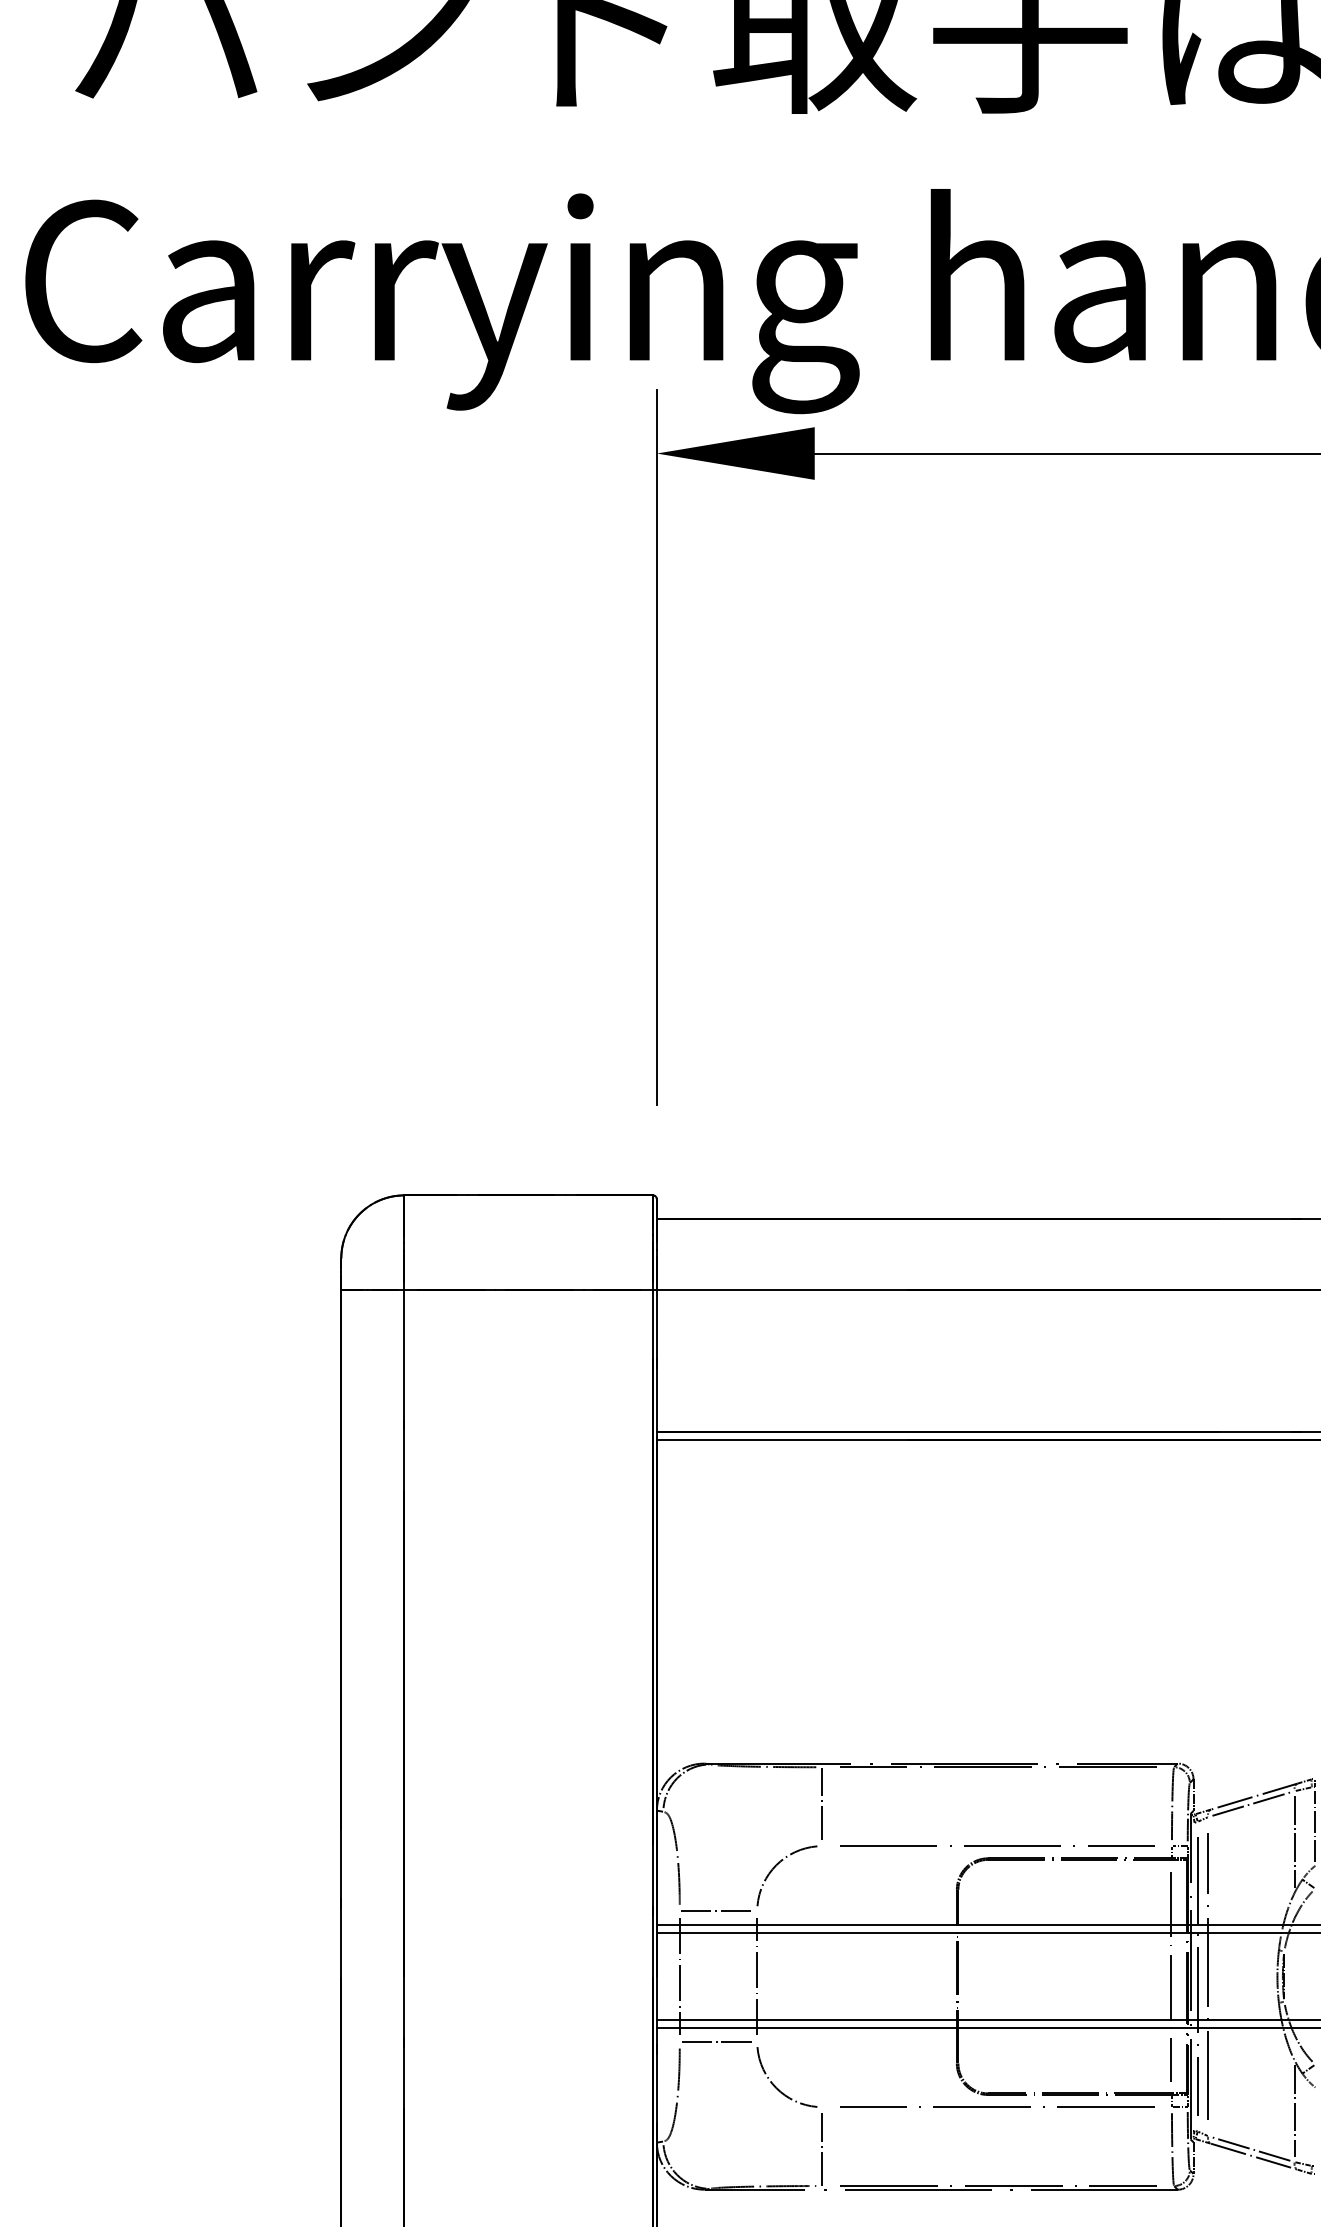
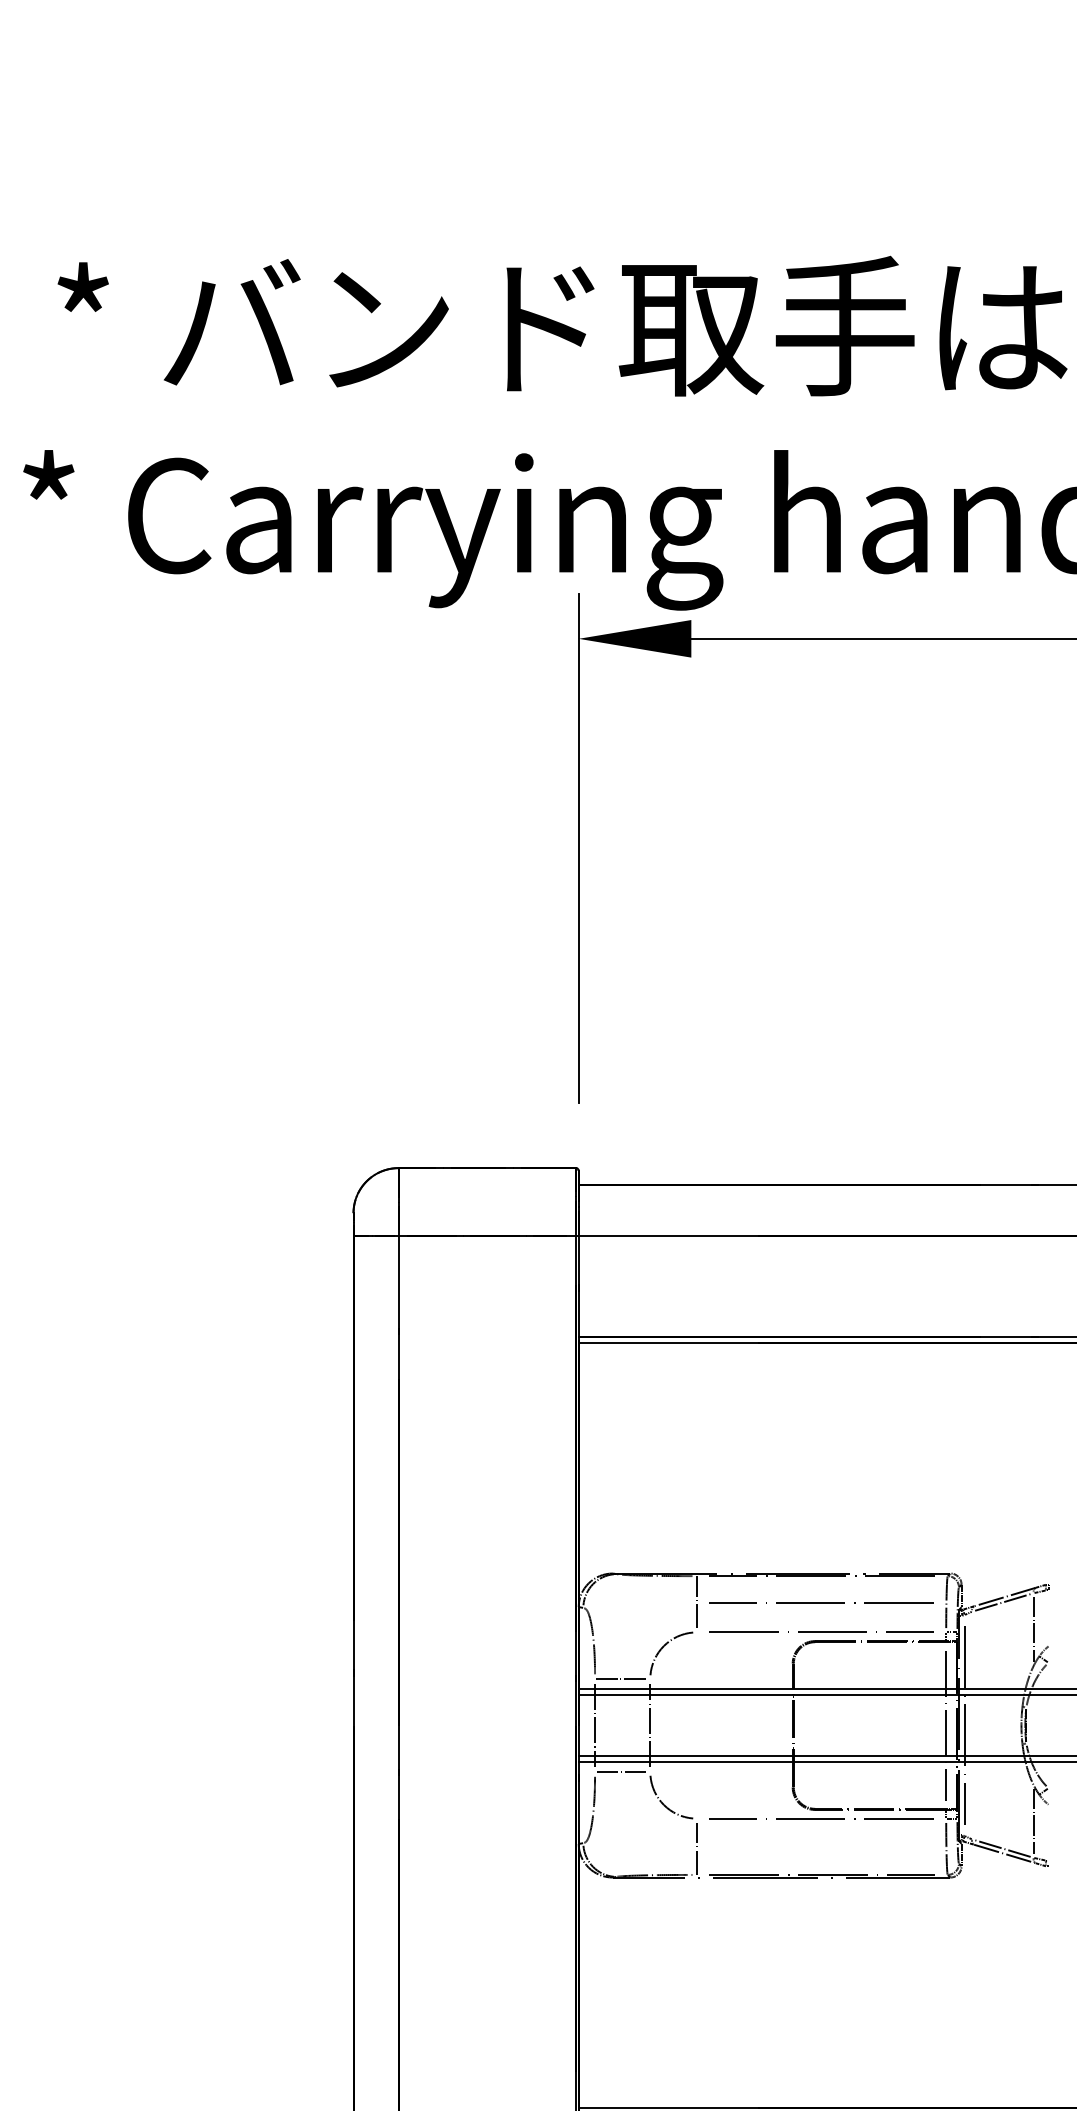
line: (997, 1804) -> (821, 1602), added
line: (1315, 1826) -> (1048, 1618), removed
line: (1208, 1976) -> (972, 1725), removed

